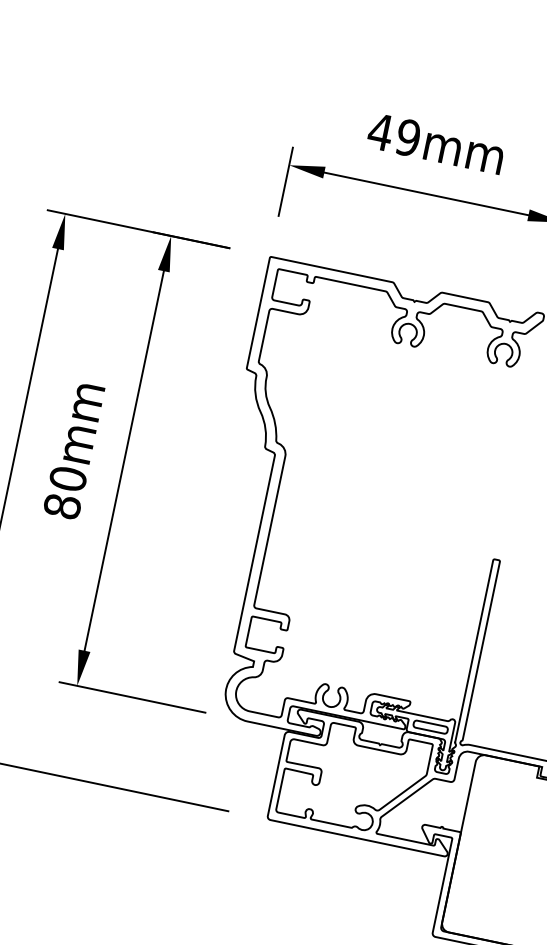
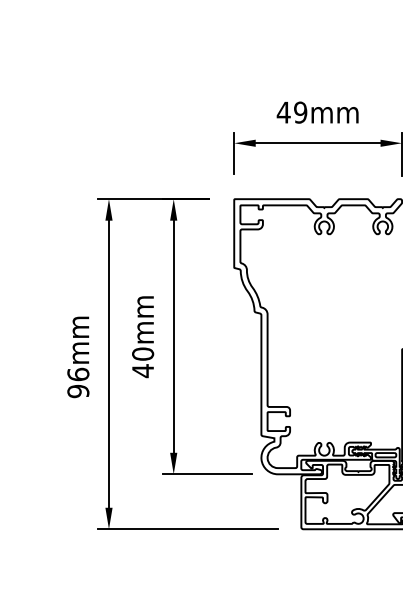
text: (62, 507) -> (143, 371), 80mm -> 40mm

